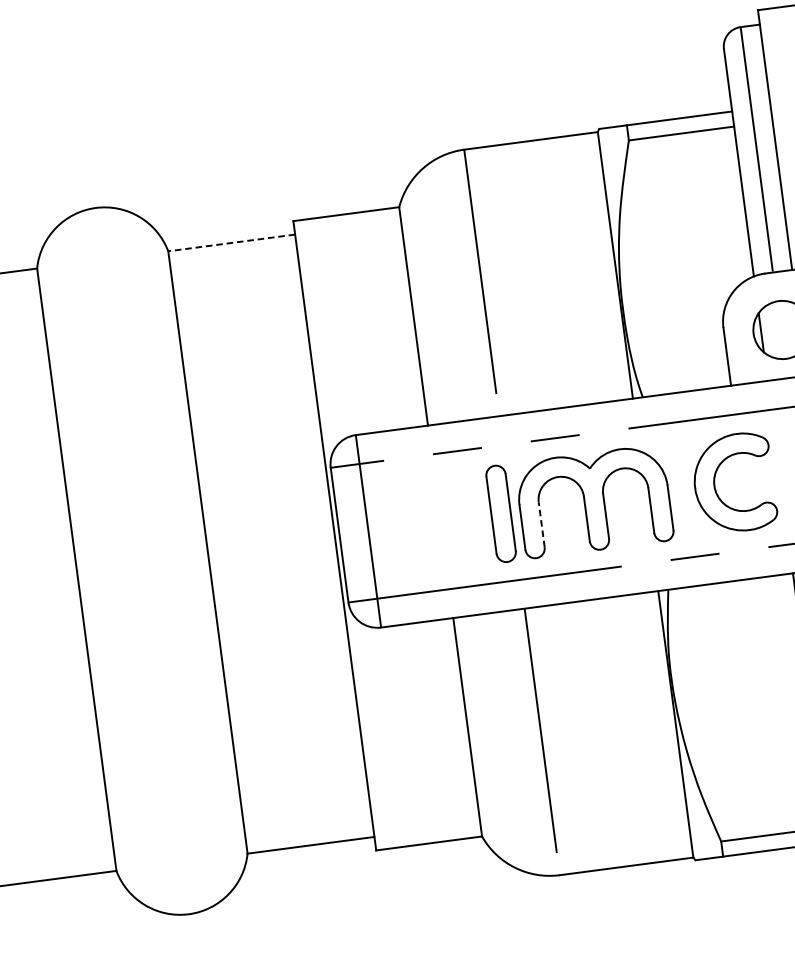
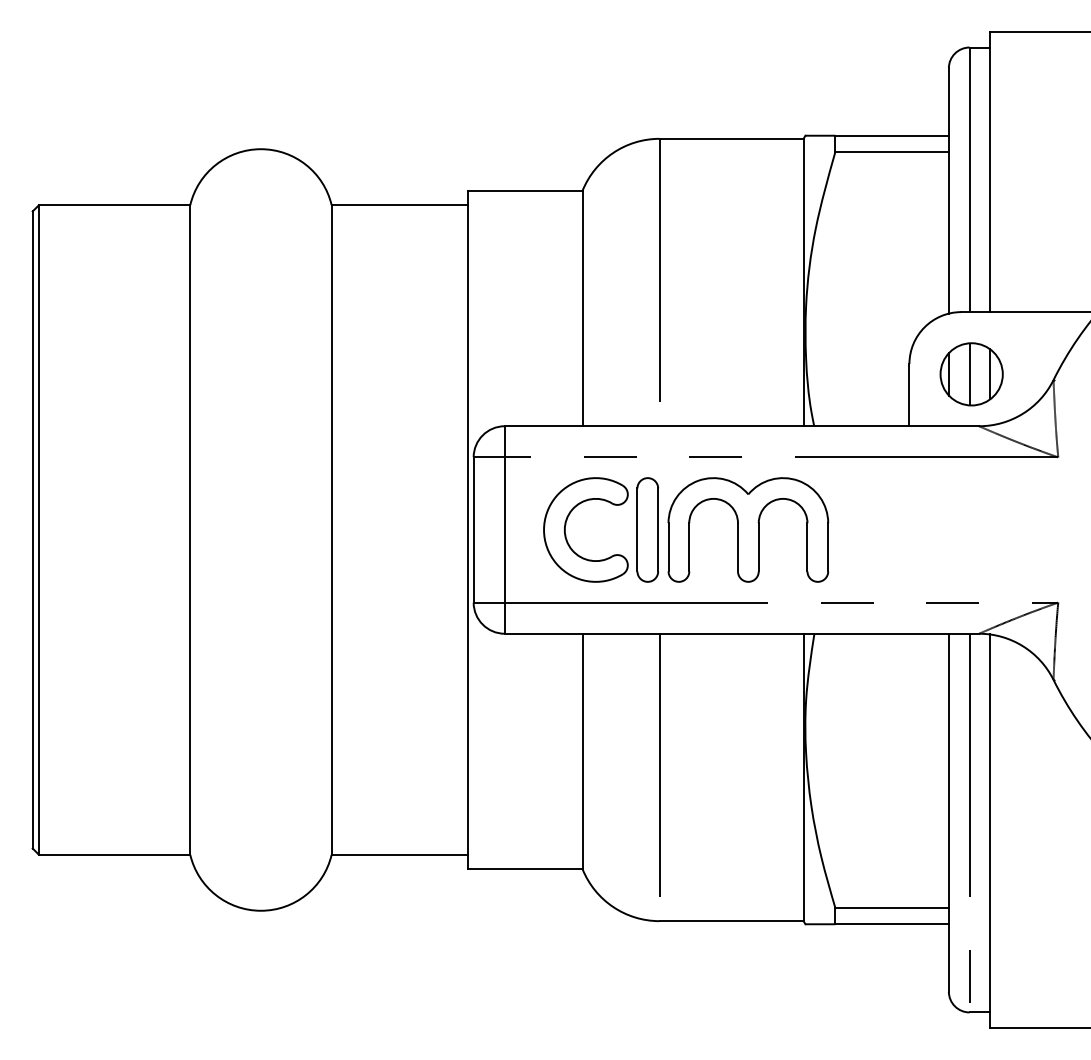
line: (231, 243) -> (399, 205), dashed -> solid
line: (780, 330) -> (969, 374), added
part: (715, 481) -> (566, 525), moved
line: (541, 524) -> (689, 546), dashed -> solid

